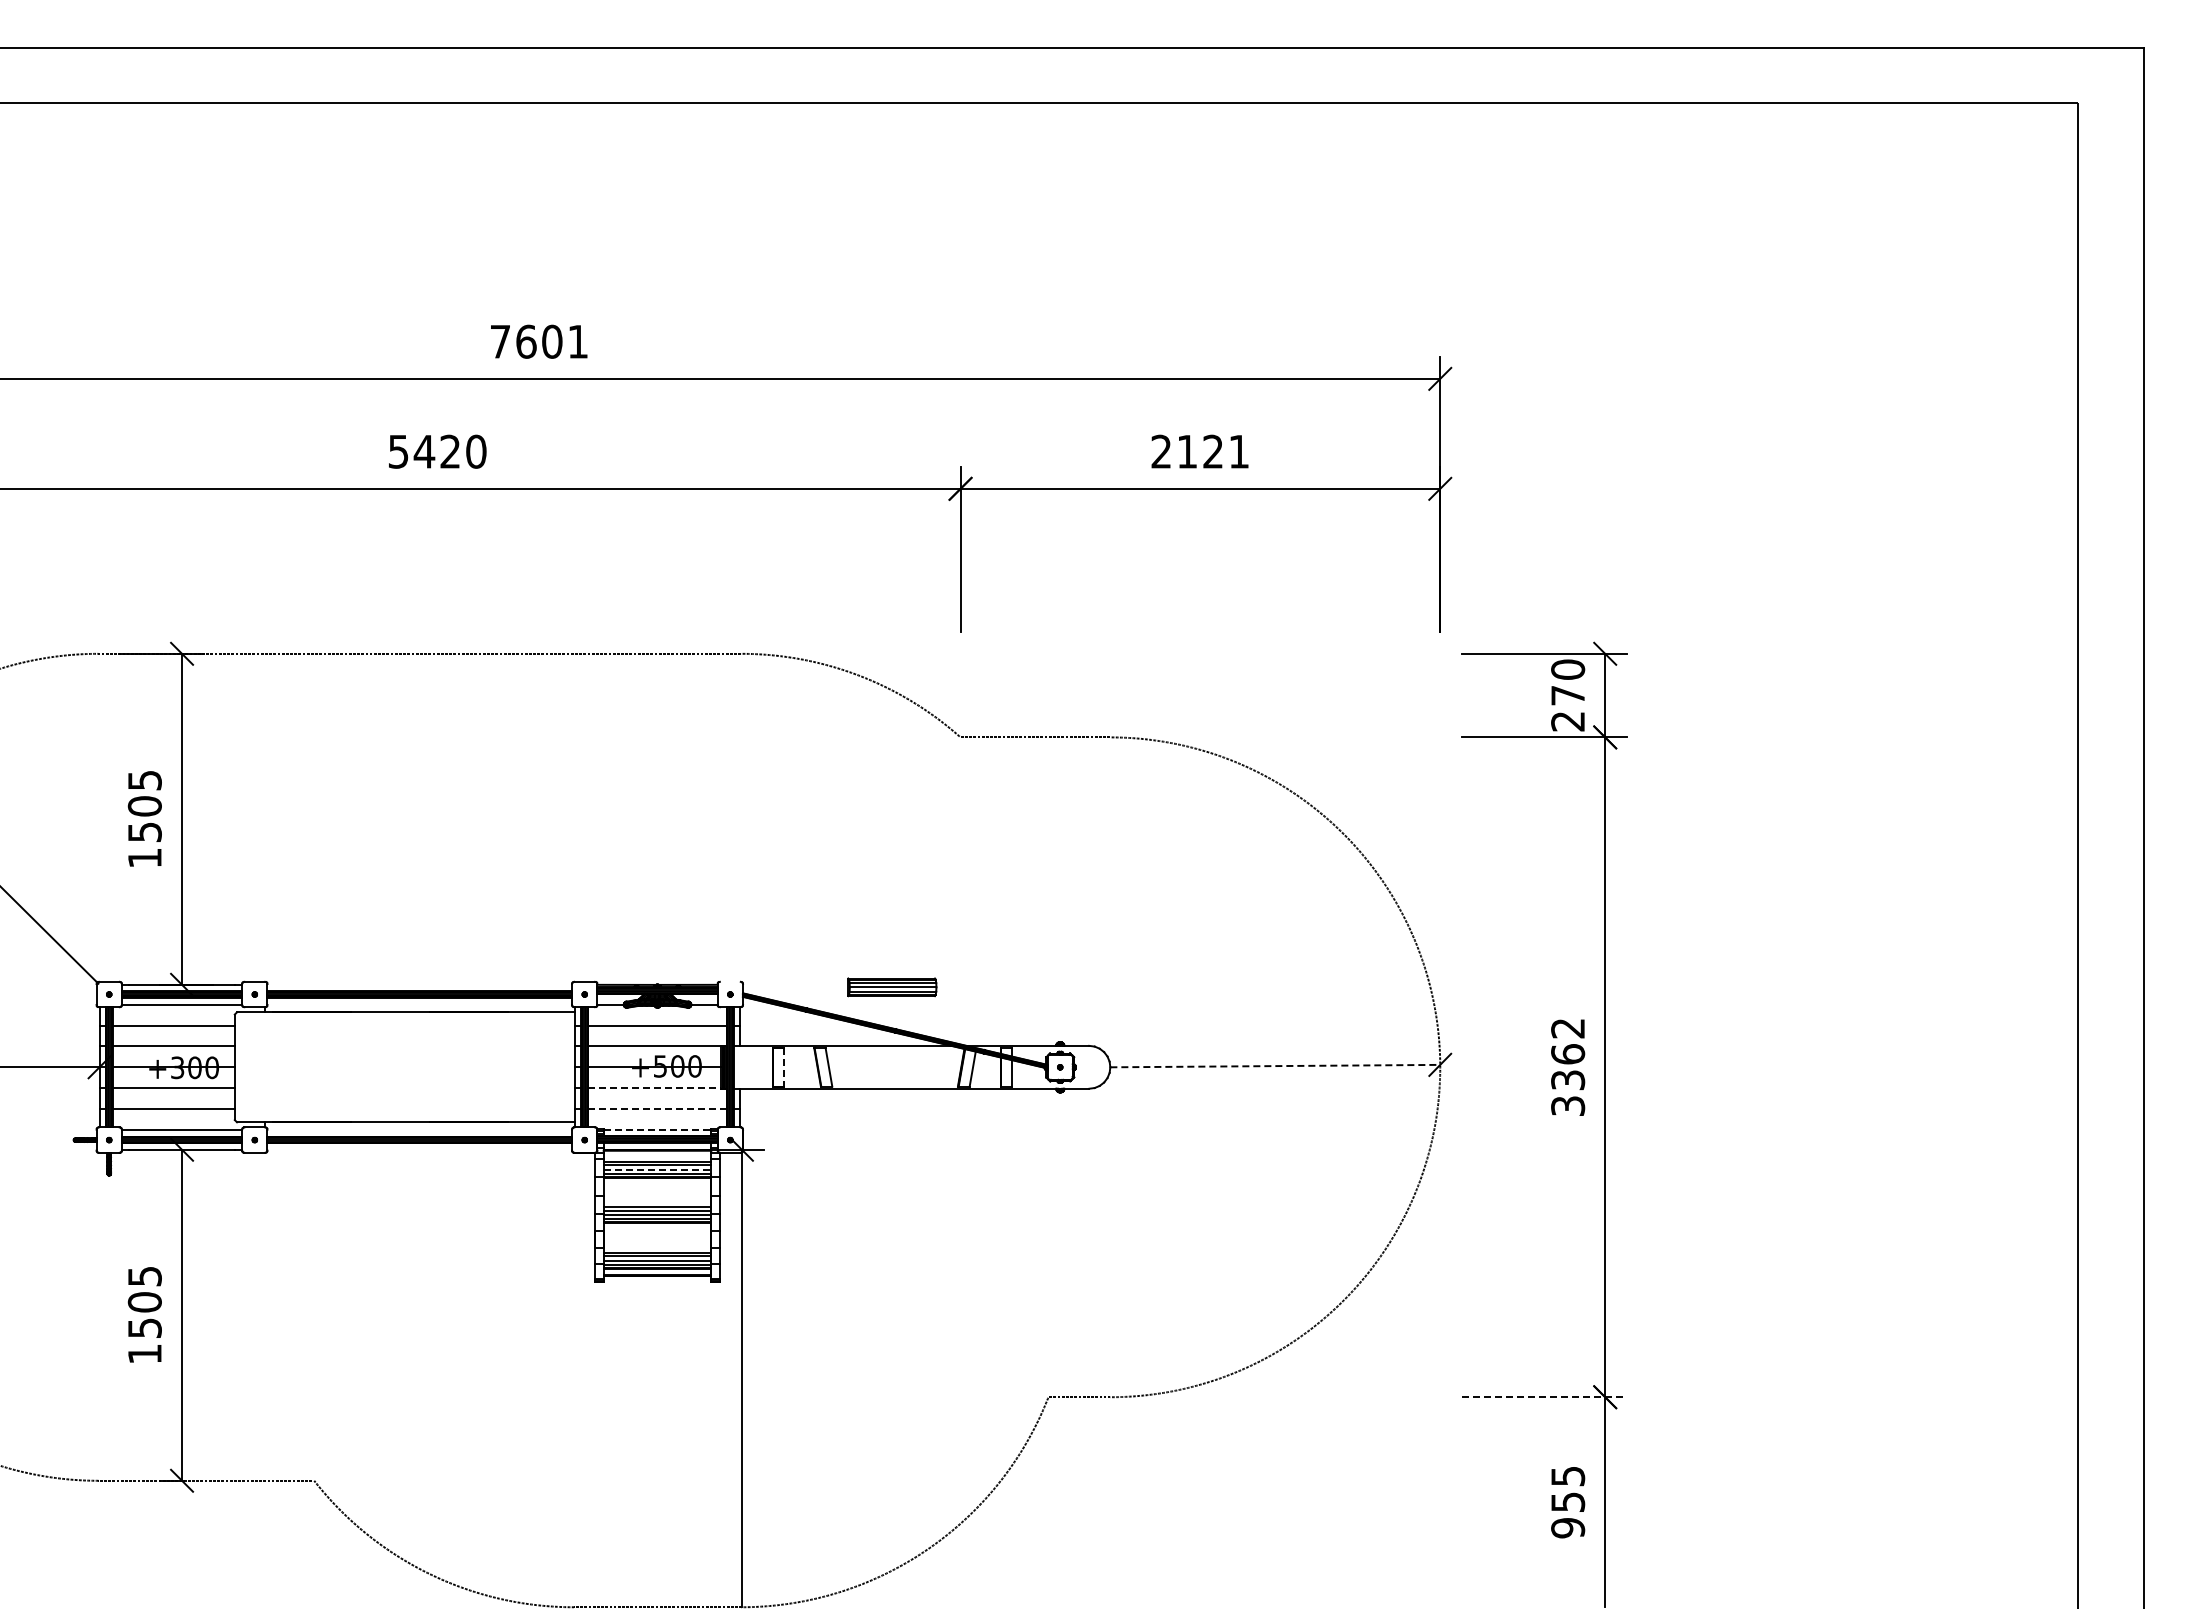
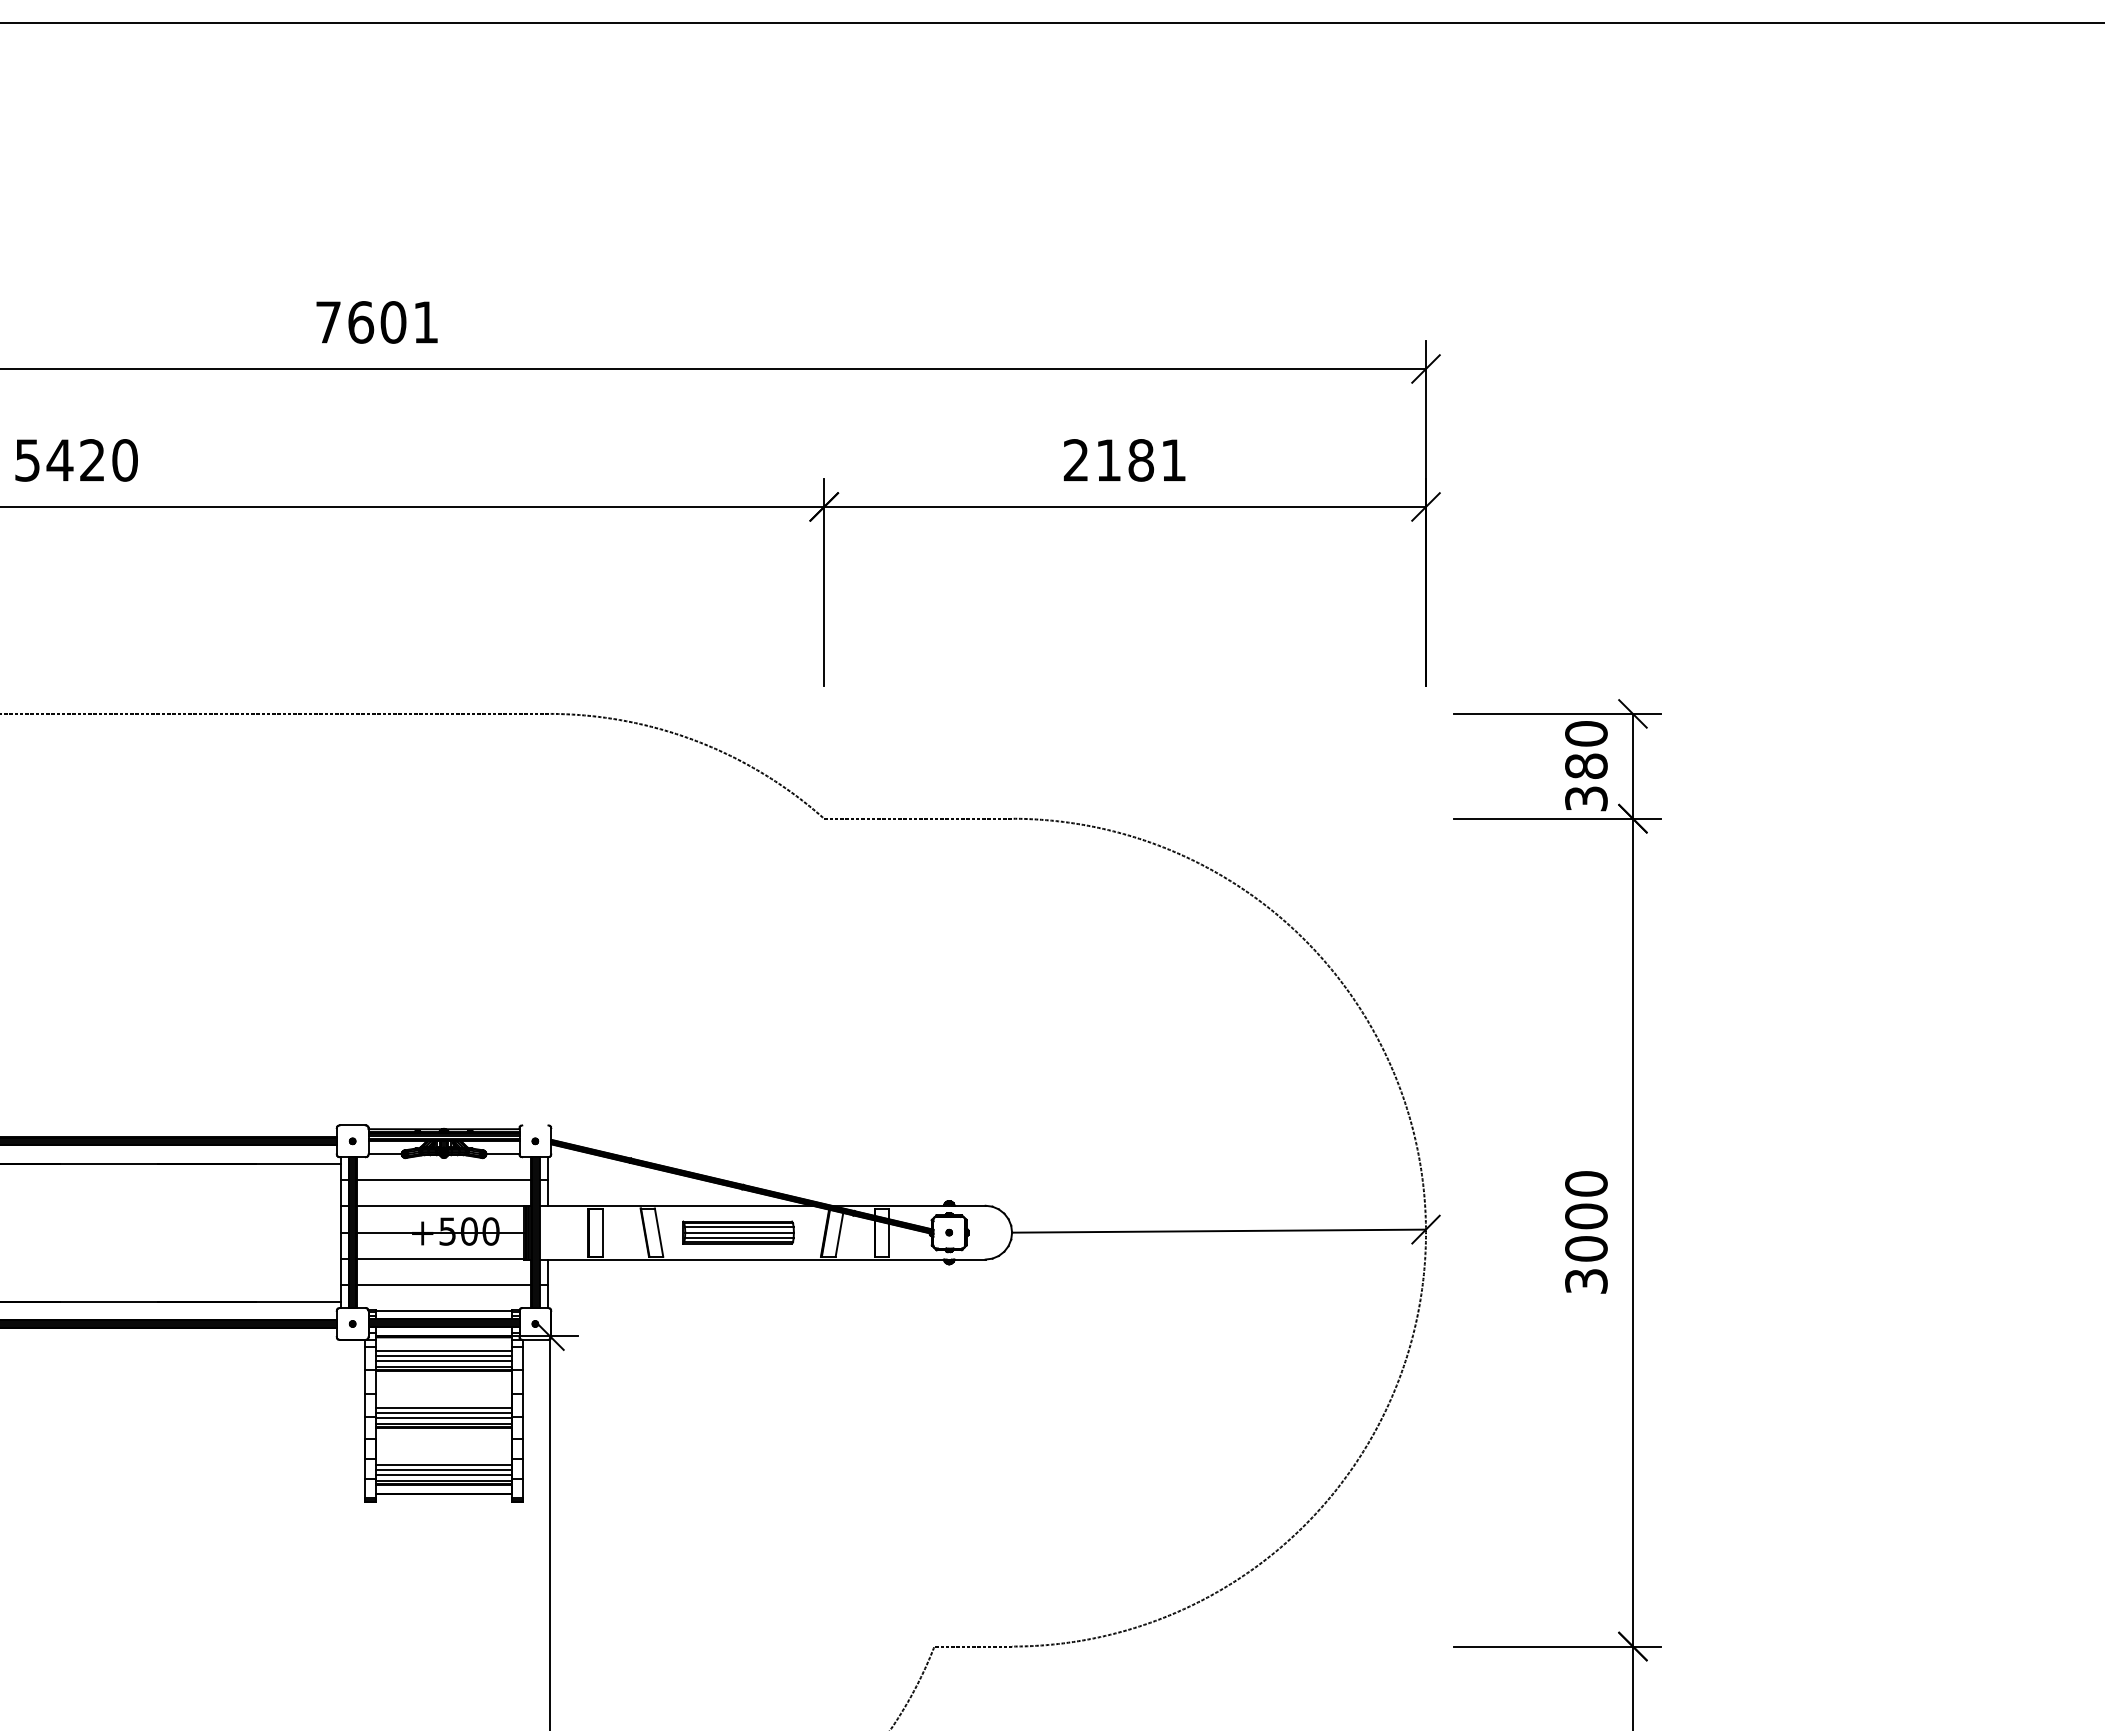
text: (539, 341) -> (377, 322), moved
text: (437, 451) -> (76, 460), moved
text: (1213, 451) -> (1141, 460), 2121 -> 2181
text: (1568, 708) -> (1586, 782), 270 -> 380
part: (892, 987) -> (738, 1232), moved
text: (1568, 1054) -> (1586, 1216), 3362 -> 3000
line: (1275, 1066) -> (1219, 1231), dashed -> solid
line: (784, 1067) -> (603, 1232), dashed -> solid
line: (654, 1088) -> (440, 1259), dashed -> solid
line: (658, 1109) -> (445, 1285), dashed -> solid
line: (657, 1129) -> (443, 1310), dashed -> solid
line: (657, 1169) -> (443, 1360), dashed -> solid
line: (1545, 1397) -> (1558, 1646), dashed -> solid

